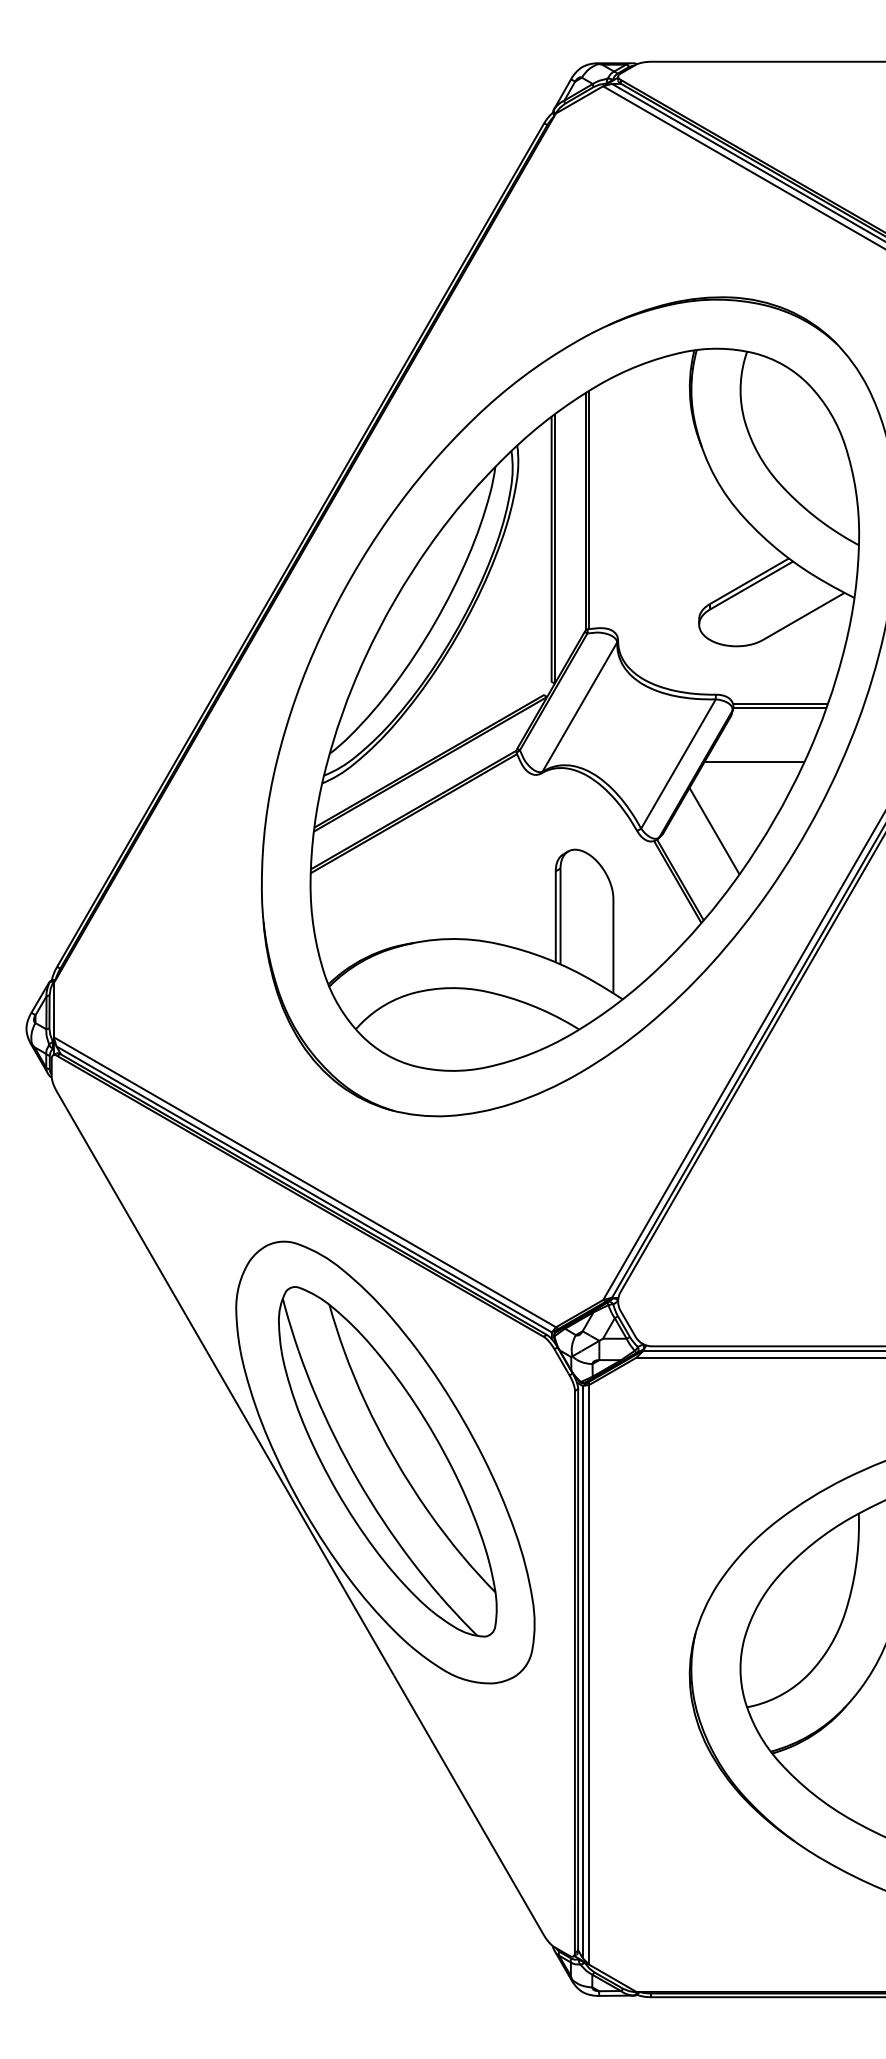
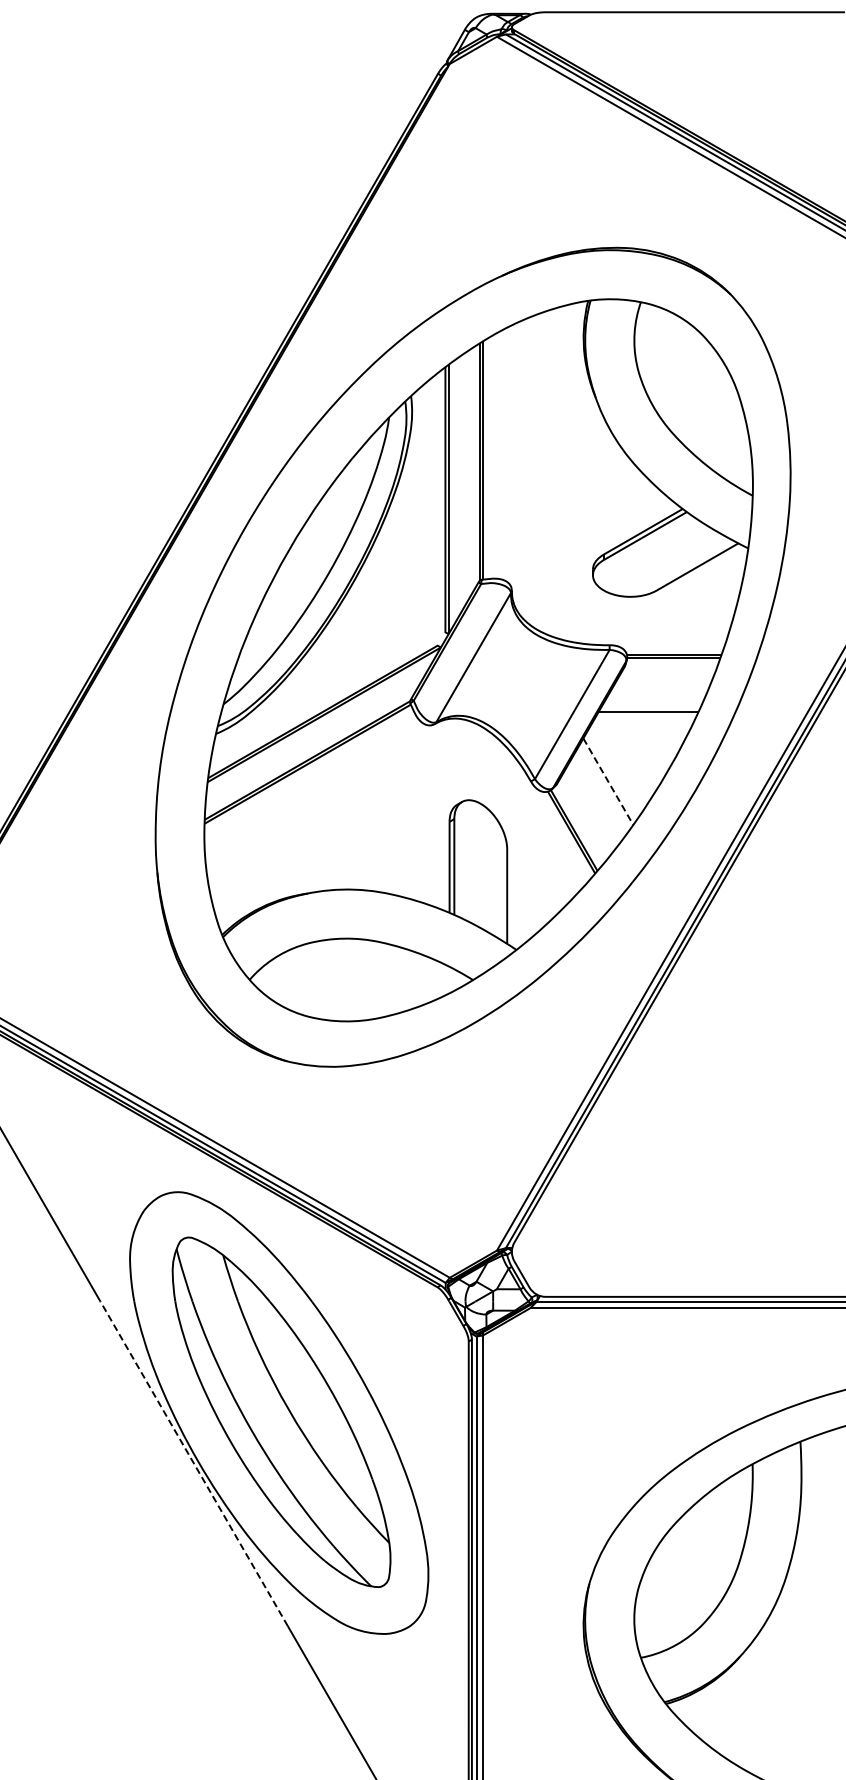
line: (714, 831) -> (608, 782), solid -> dashed
line: (300, 1512) -> (194, 1463), solid -> dashed

